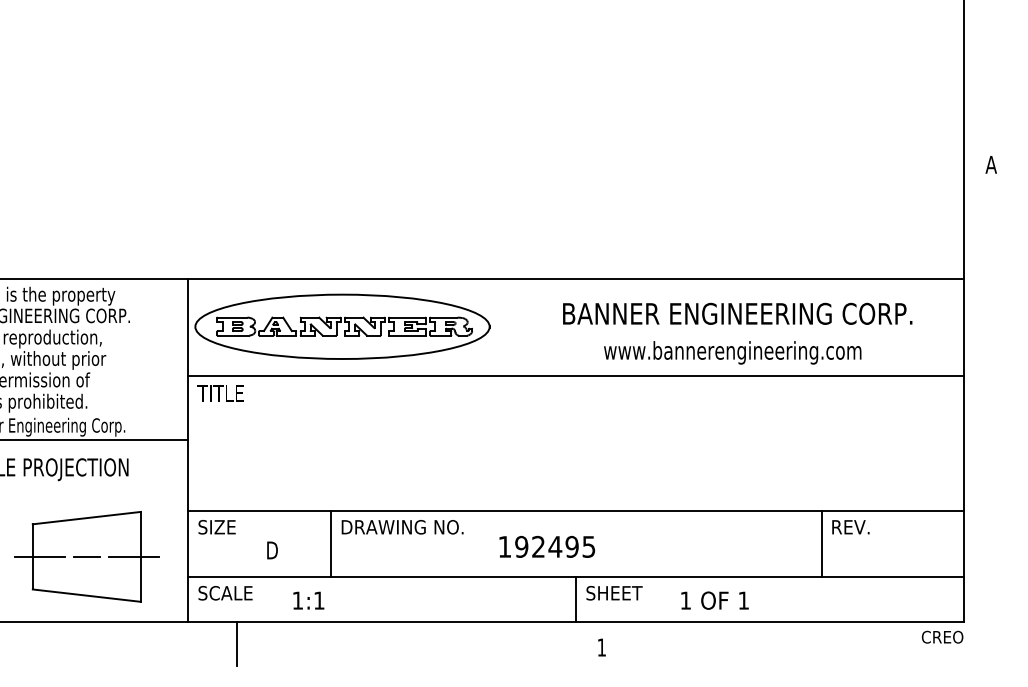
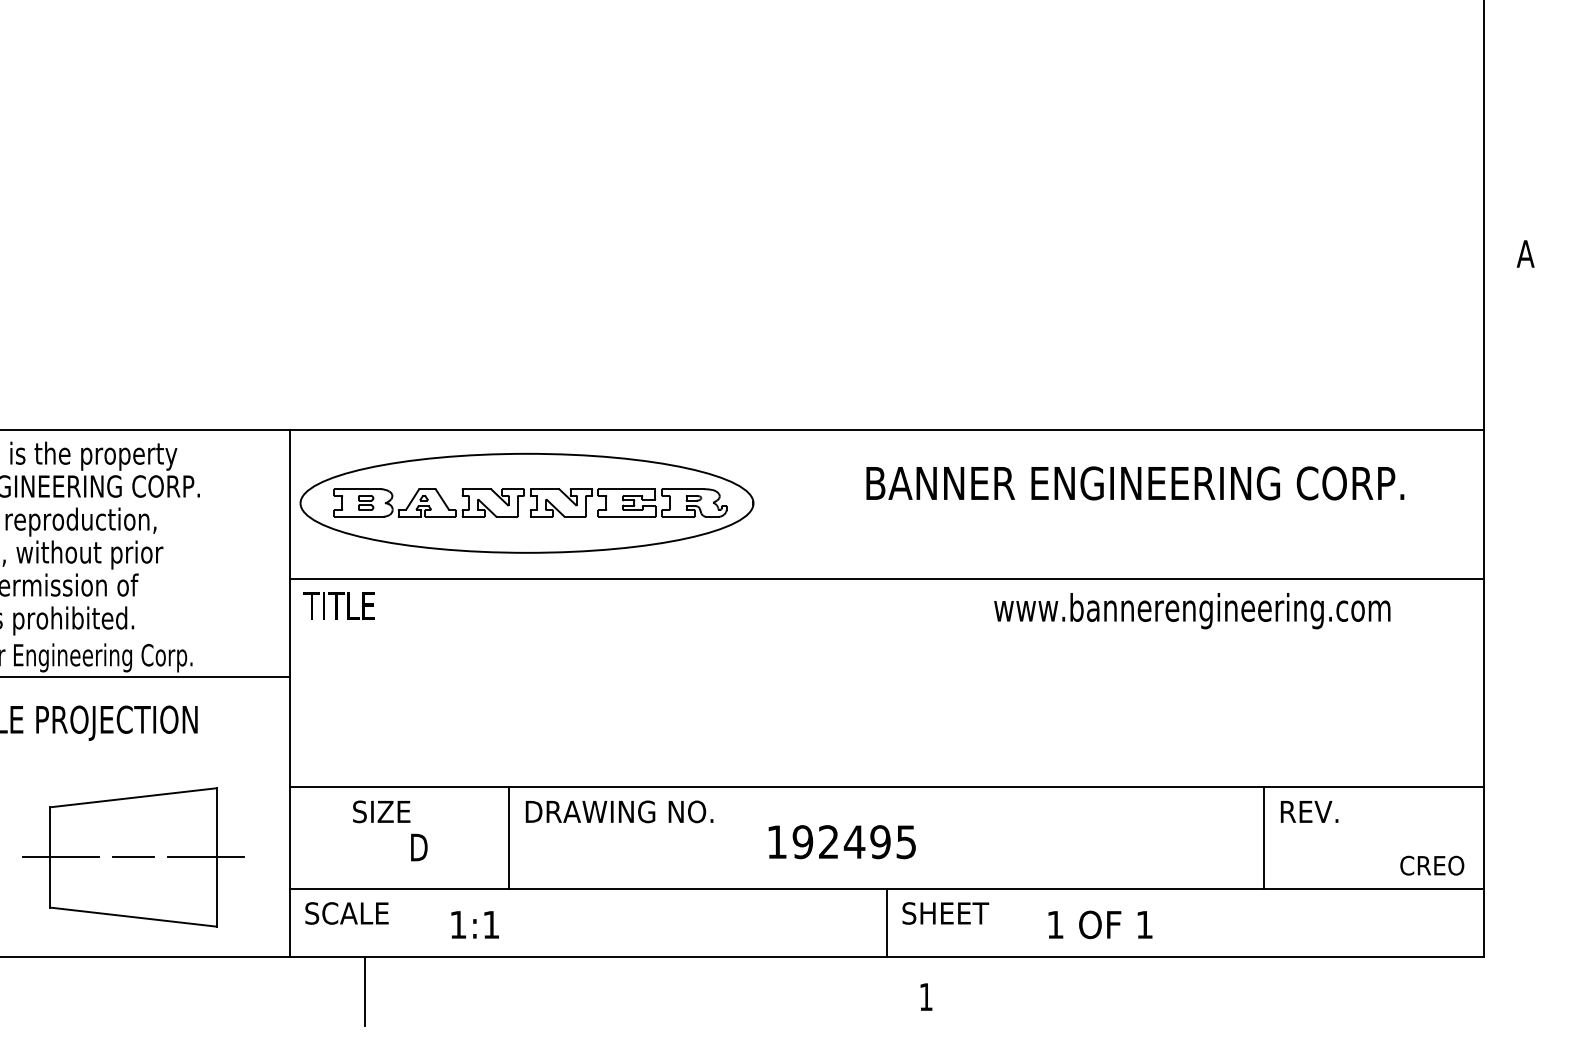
text: (732, 352) -> (1191, 610), moved
text: (216, 527) -> (380, 812), moved
text: (942, 636) -> (1432, 864), moved

